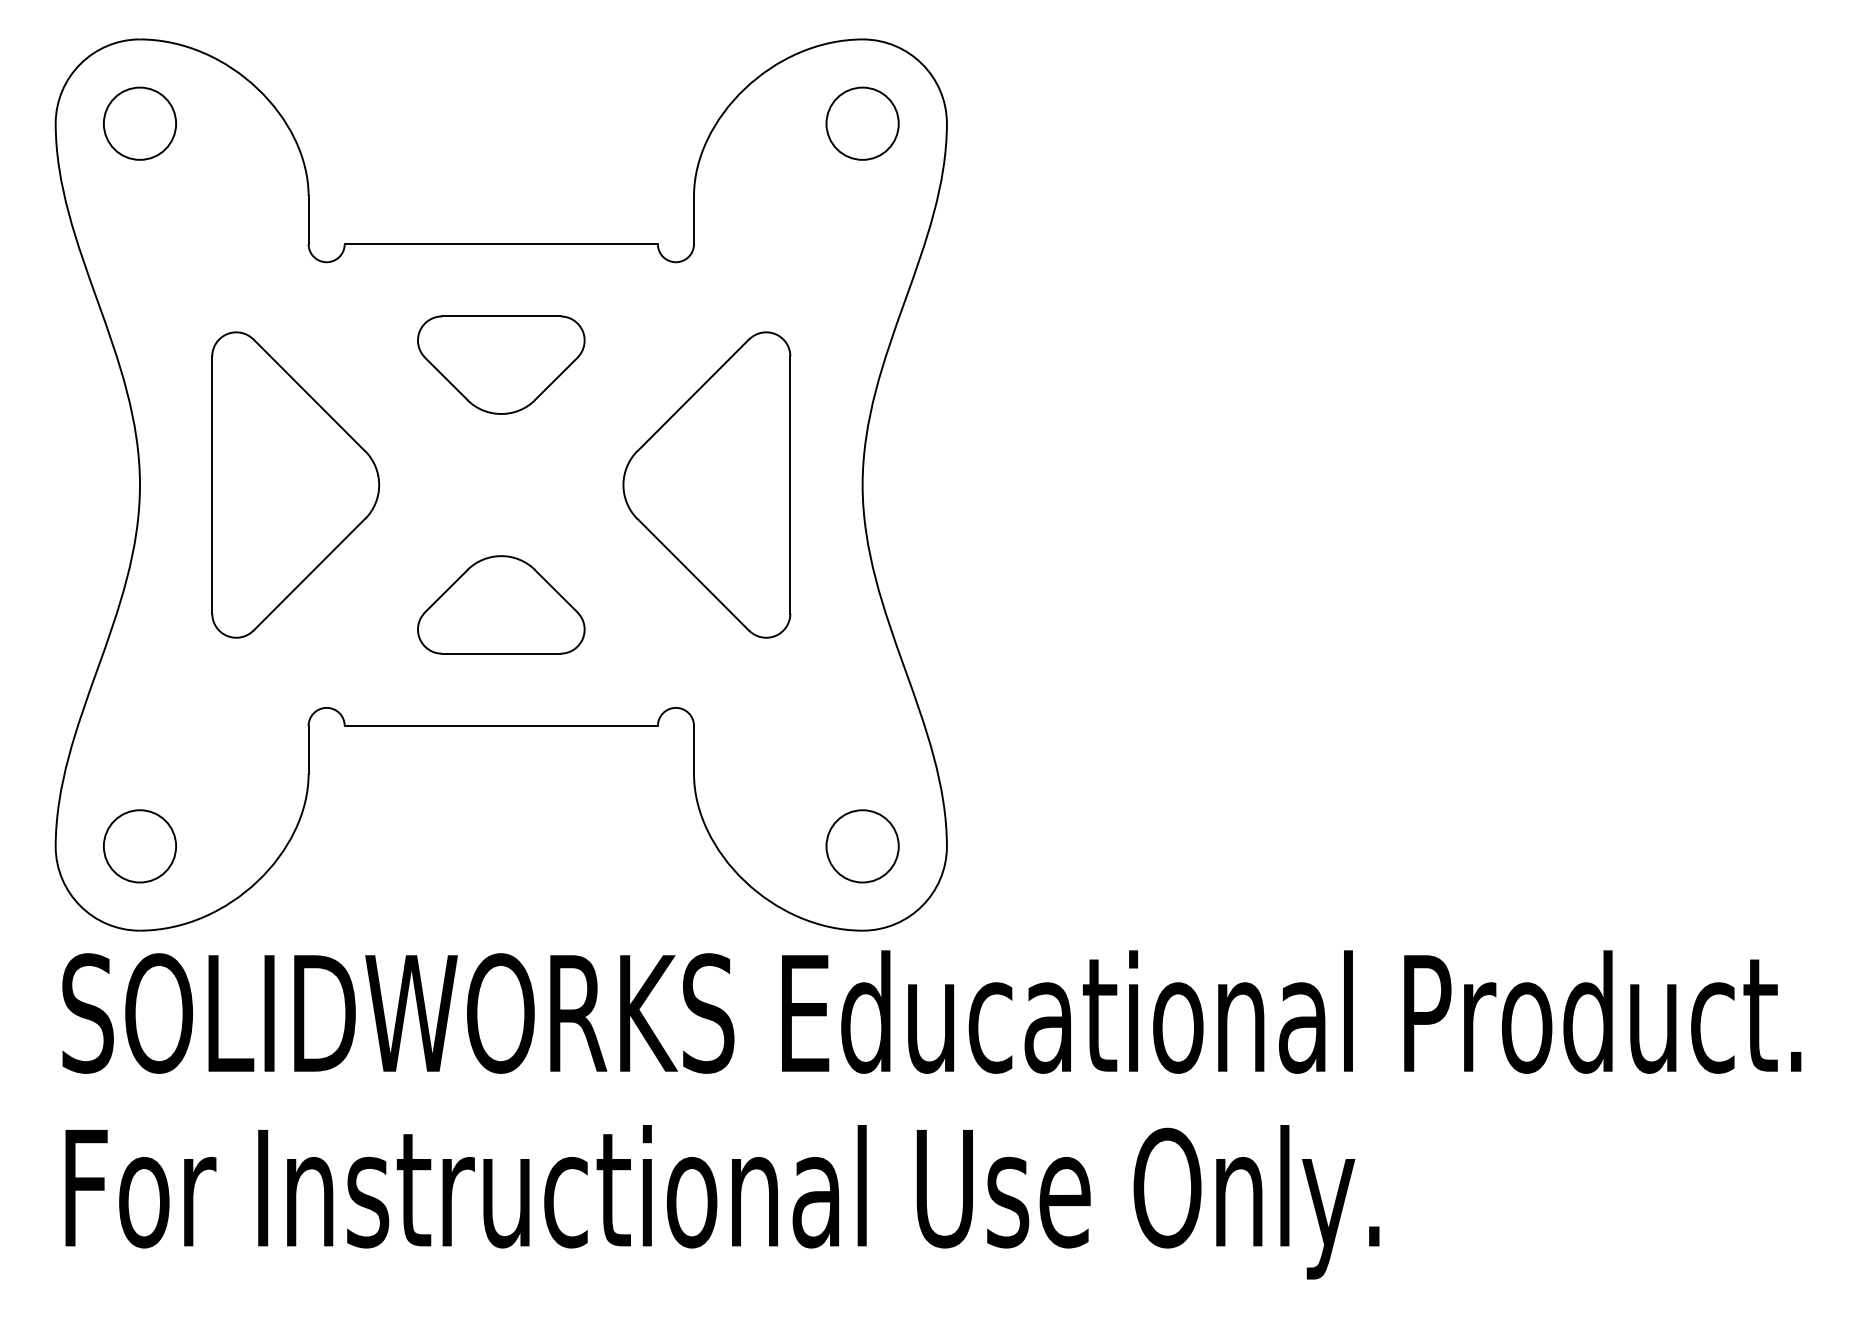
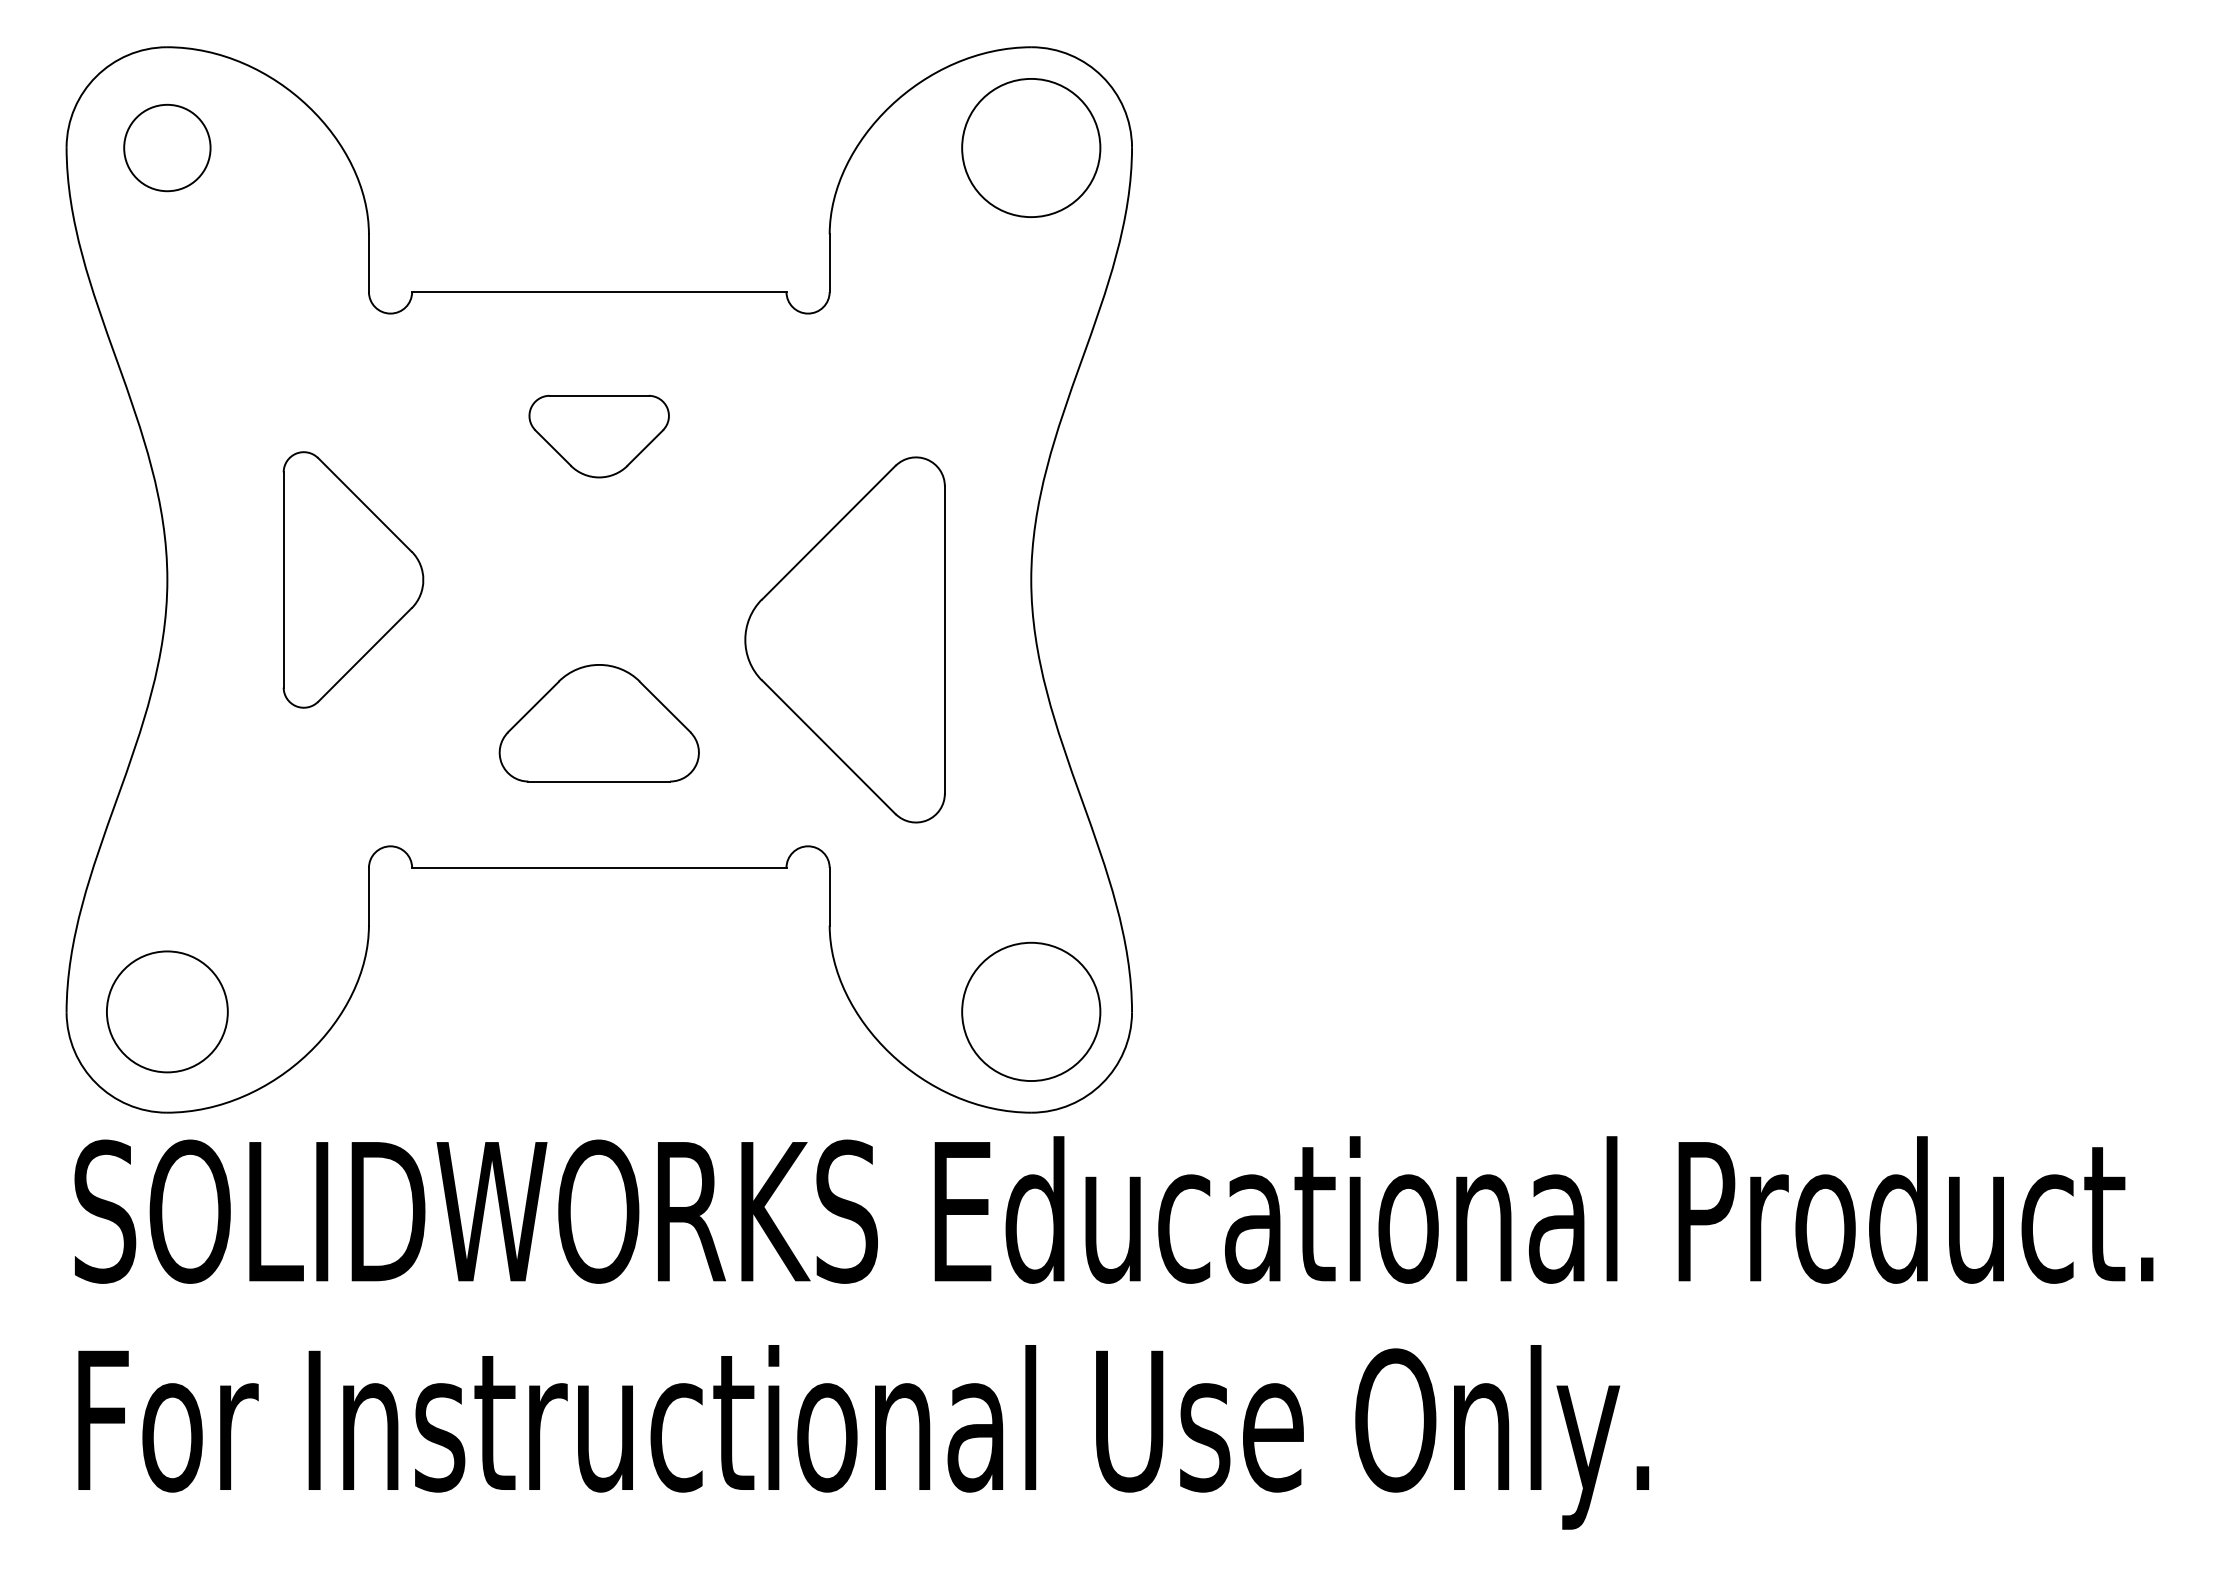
circle: (862, 123) -> (1031, 147), size x1.6
part: (500, 365) -> (598, 436), size x0.7
part: (295, 484) -> (353, 579), size x0.7
part: (706, 484) -> (844, 639), moved
circle: (140, 846) -> (167, 1011), size x1.4
circle: (862, 846) -> (1031, 1011), size x1.6

